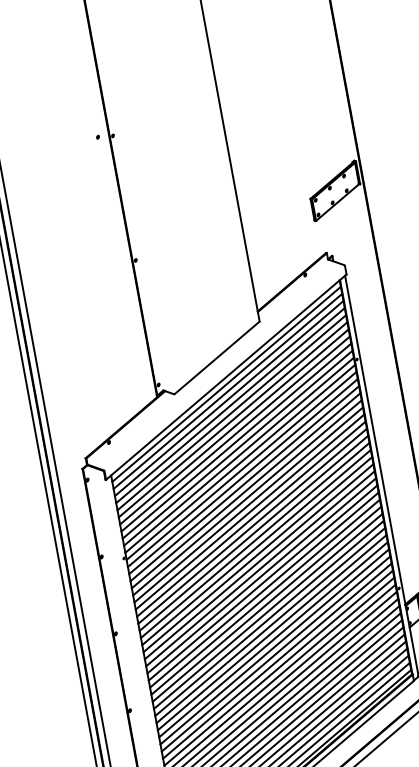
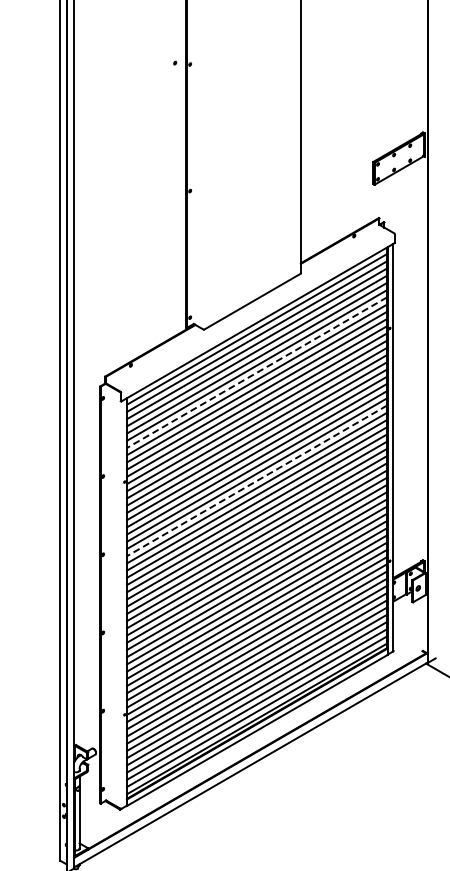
line: (233, 426) -> (256, 372), solid -> dashed
line: (253, 534) -> (256, 481), solid -> dashed

